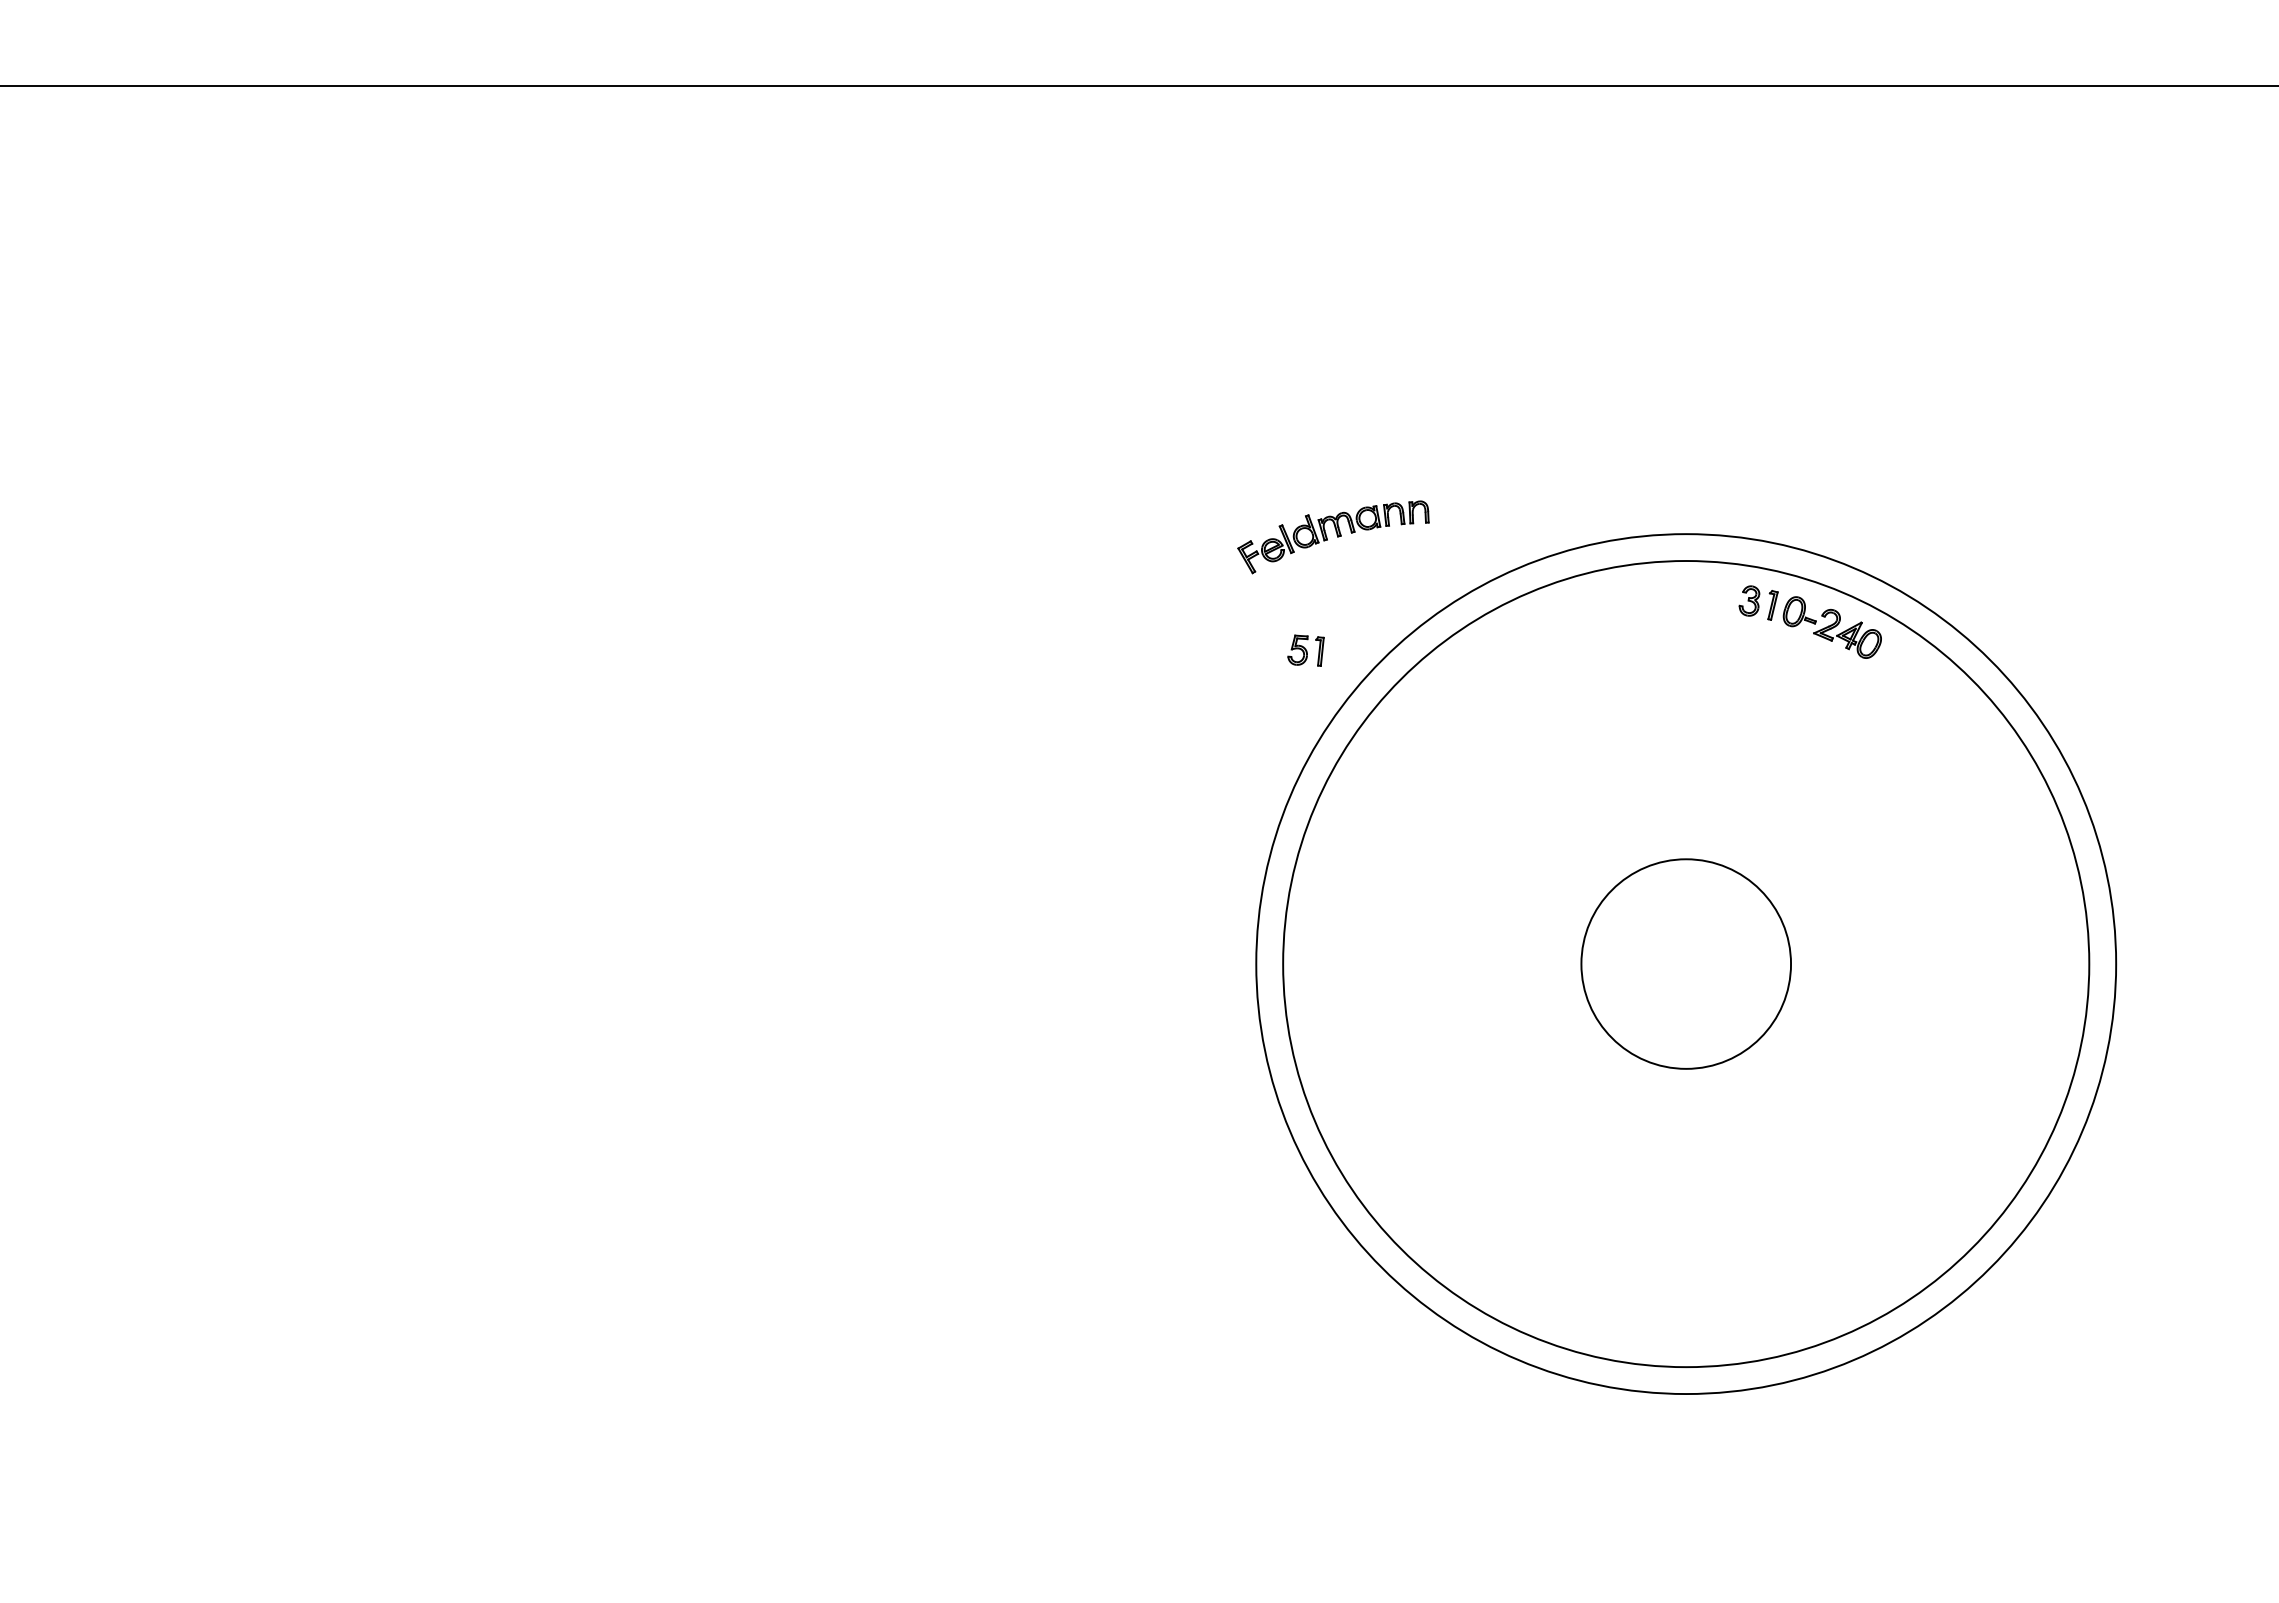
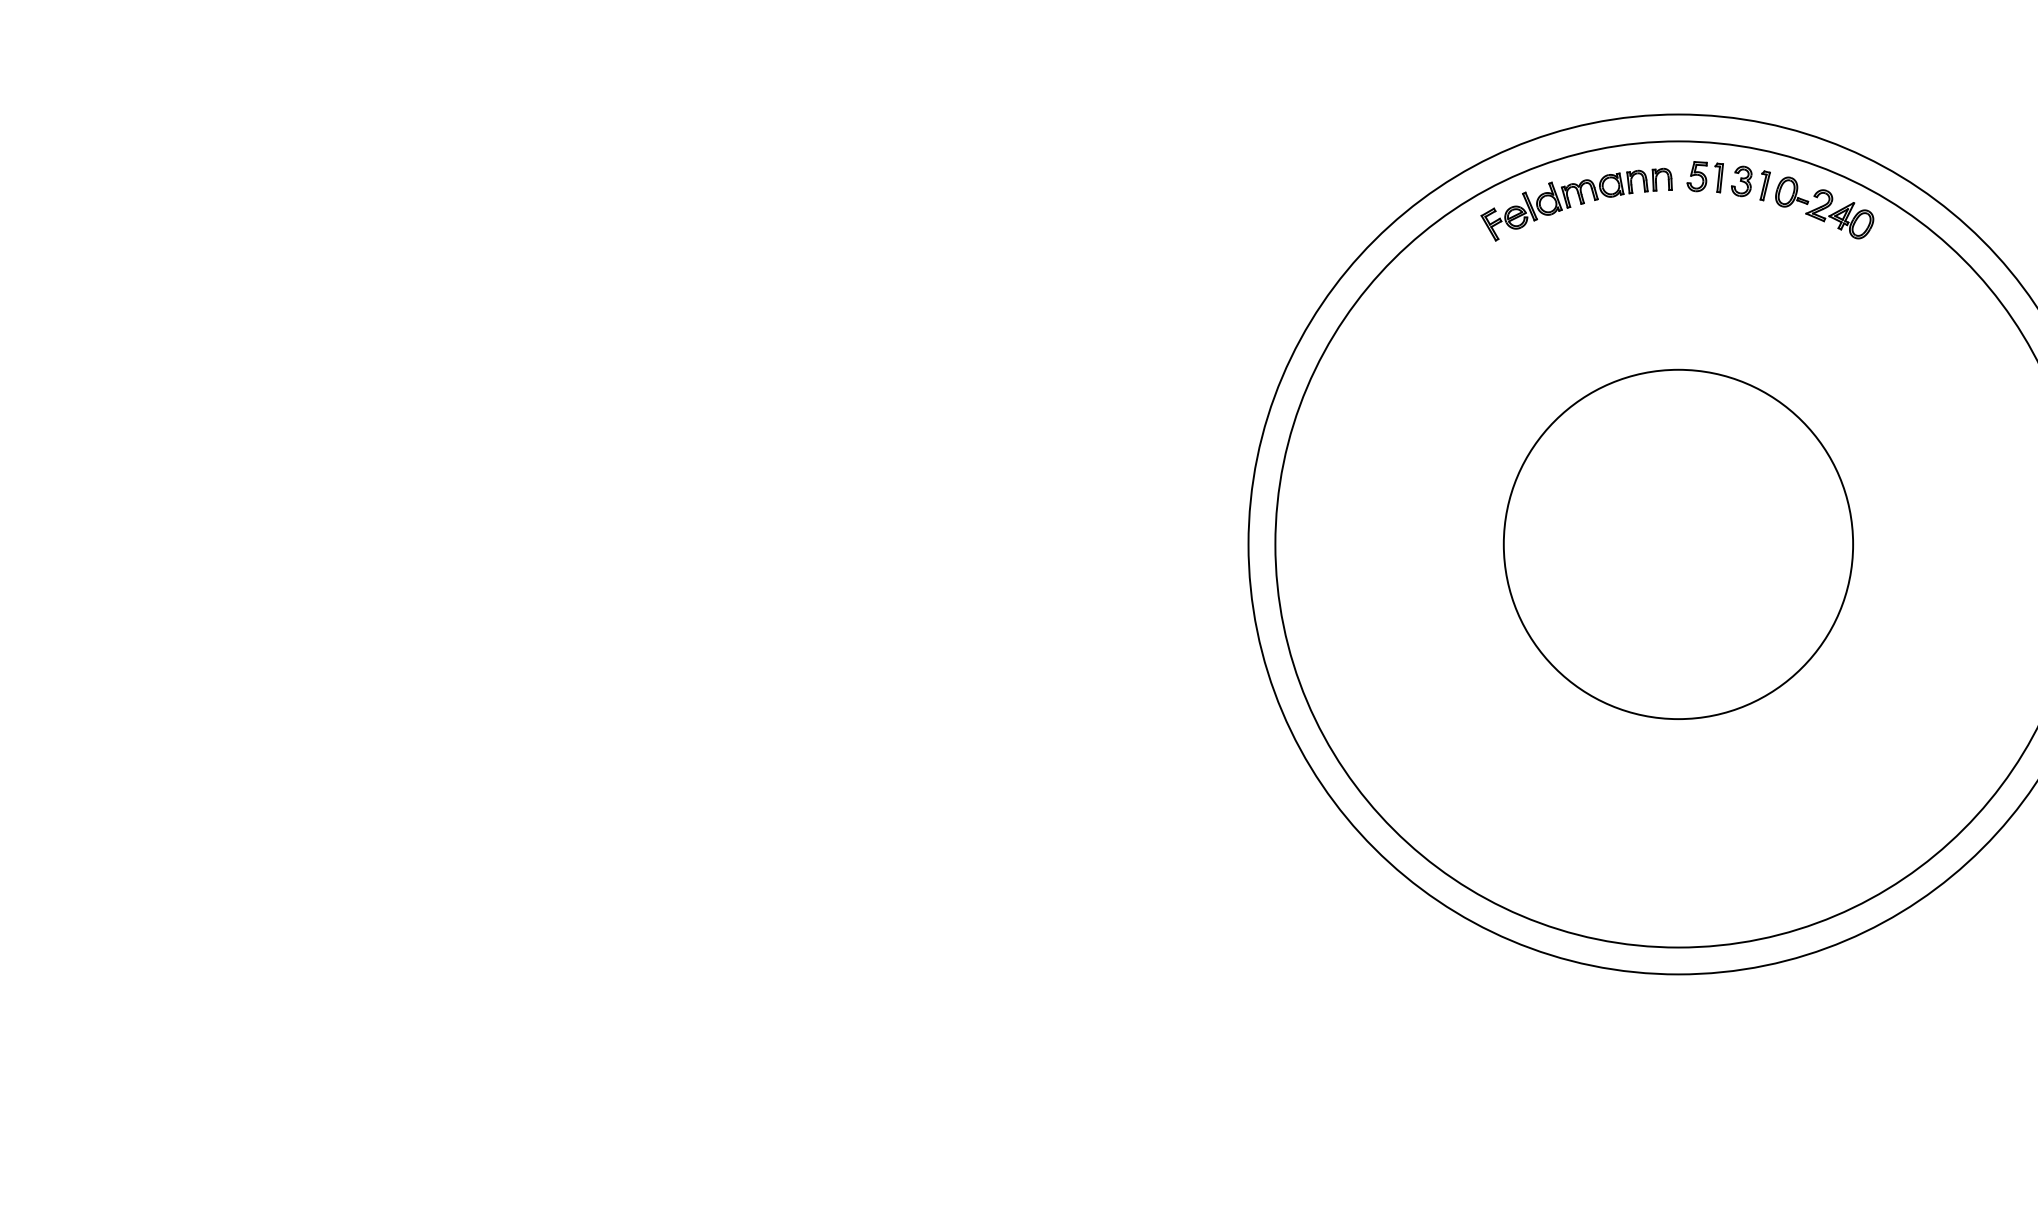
part: (1333, 537) -> (1576, 204), moved
part: (1305, 650) -> (1704, 176), moved
circle: (1685, 963) -> (1677, 543), size x1.67

